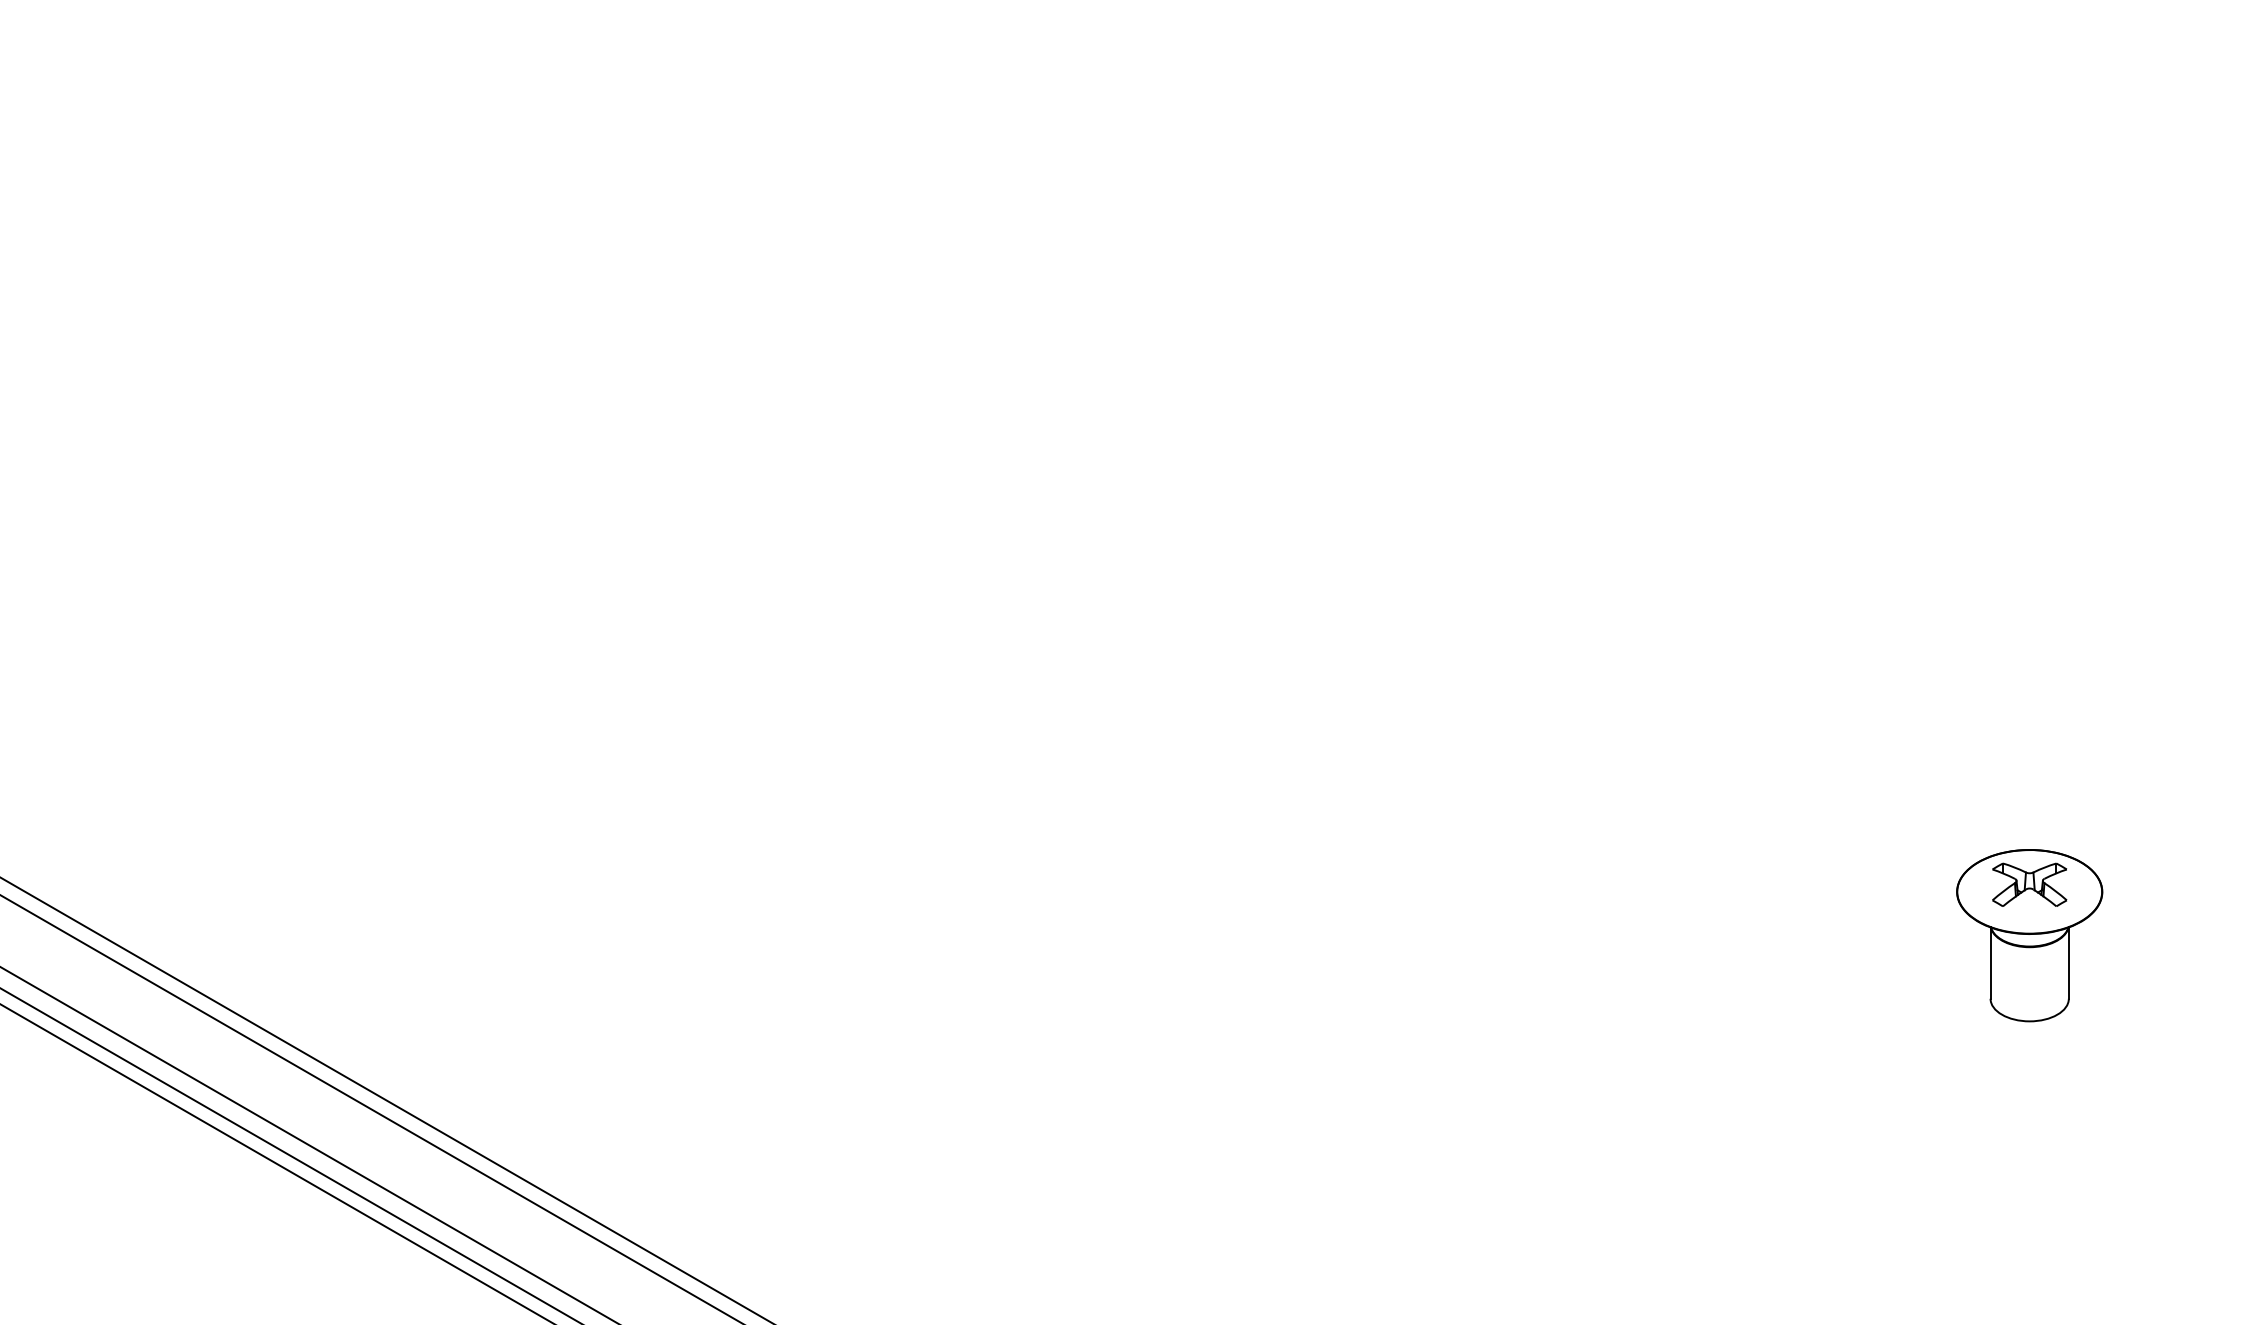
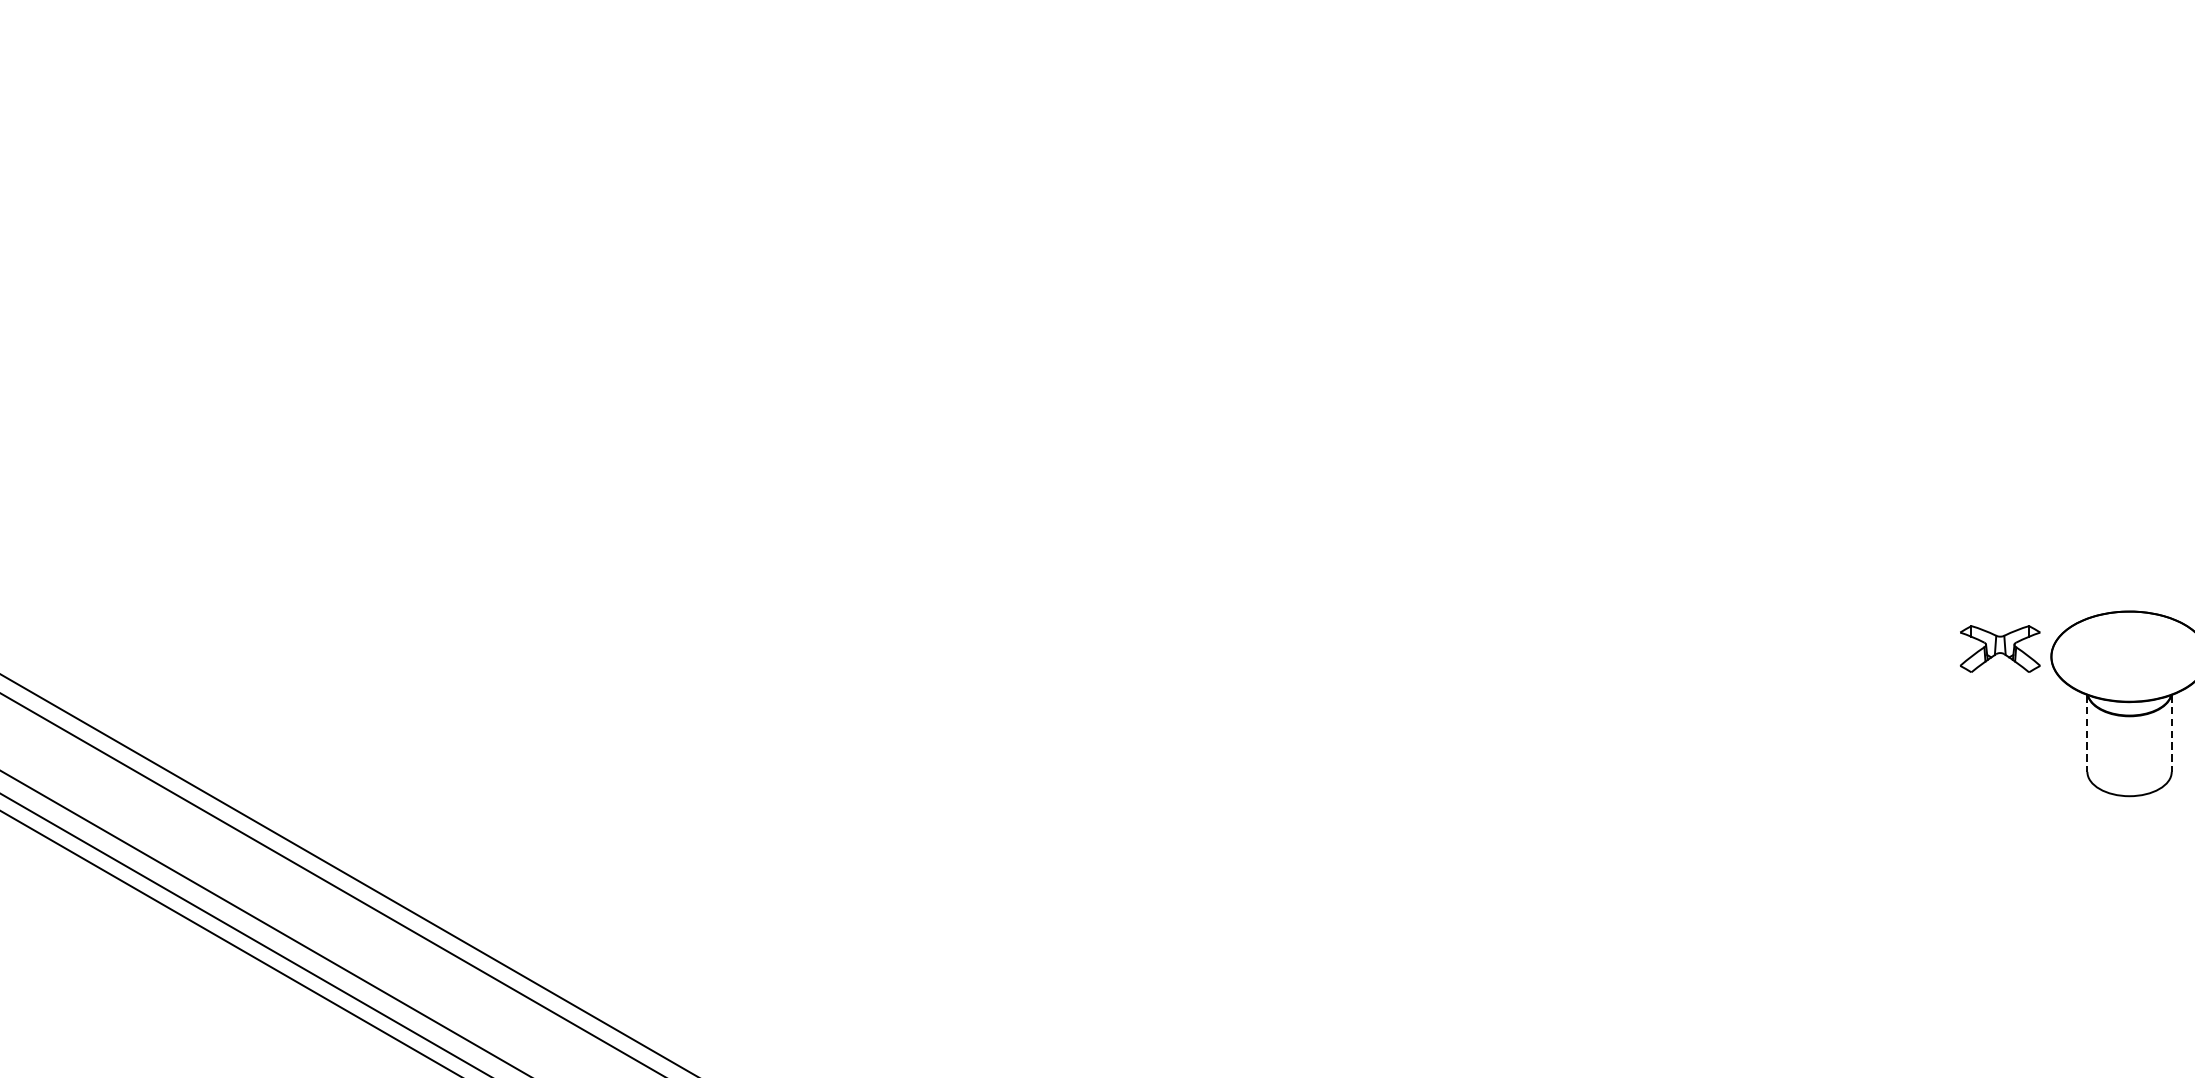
part: (2029, 884) -> (2000, 648), moved
line: (1990, 963) -> (2087, 733), solid -> dashed
line: (2068, 963) -> (2171, 733), solid -> dashed

